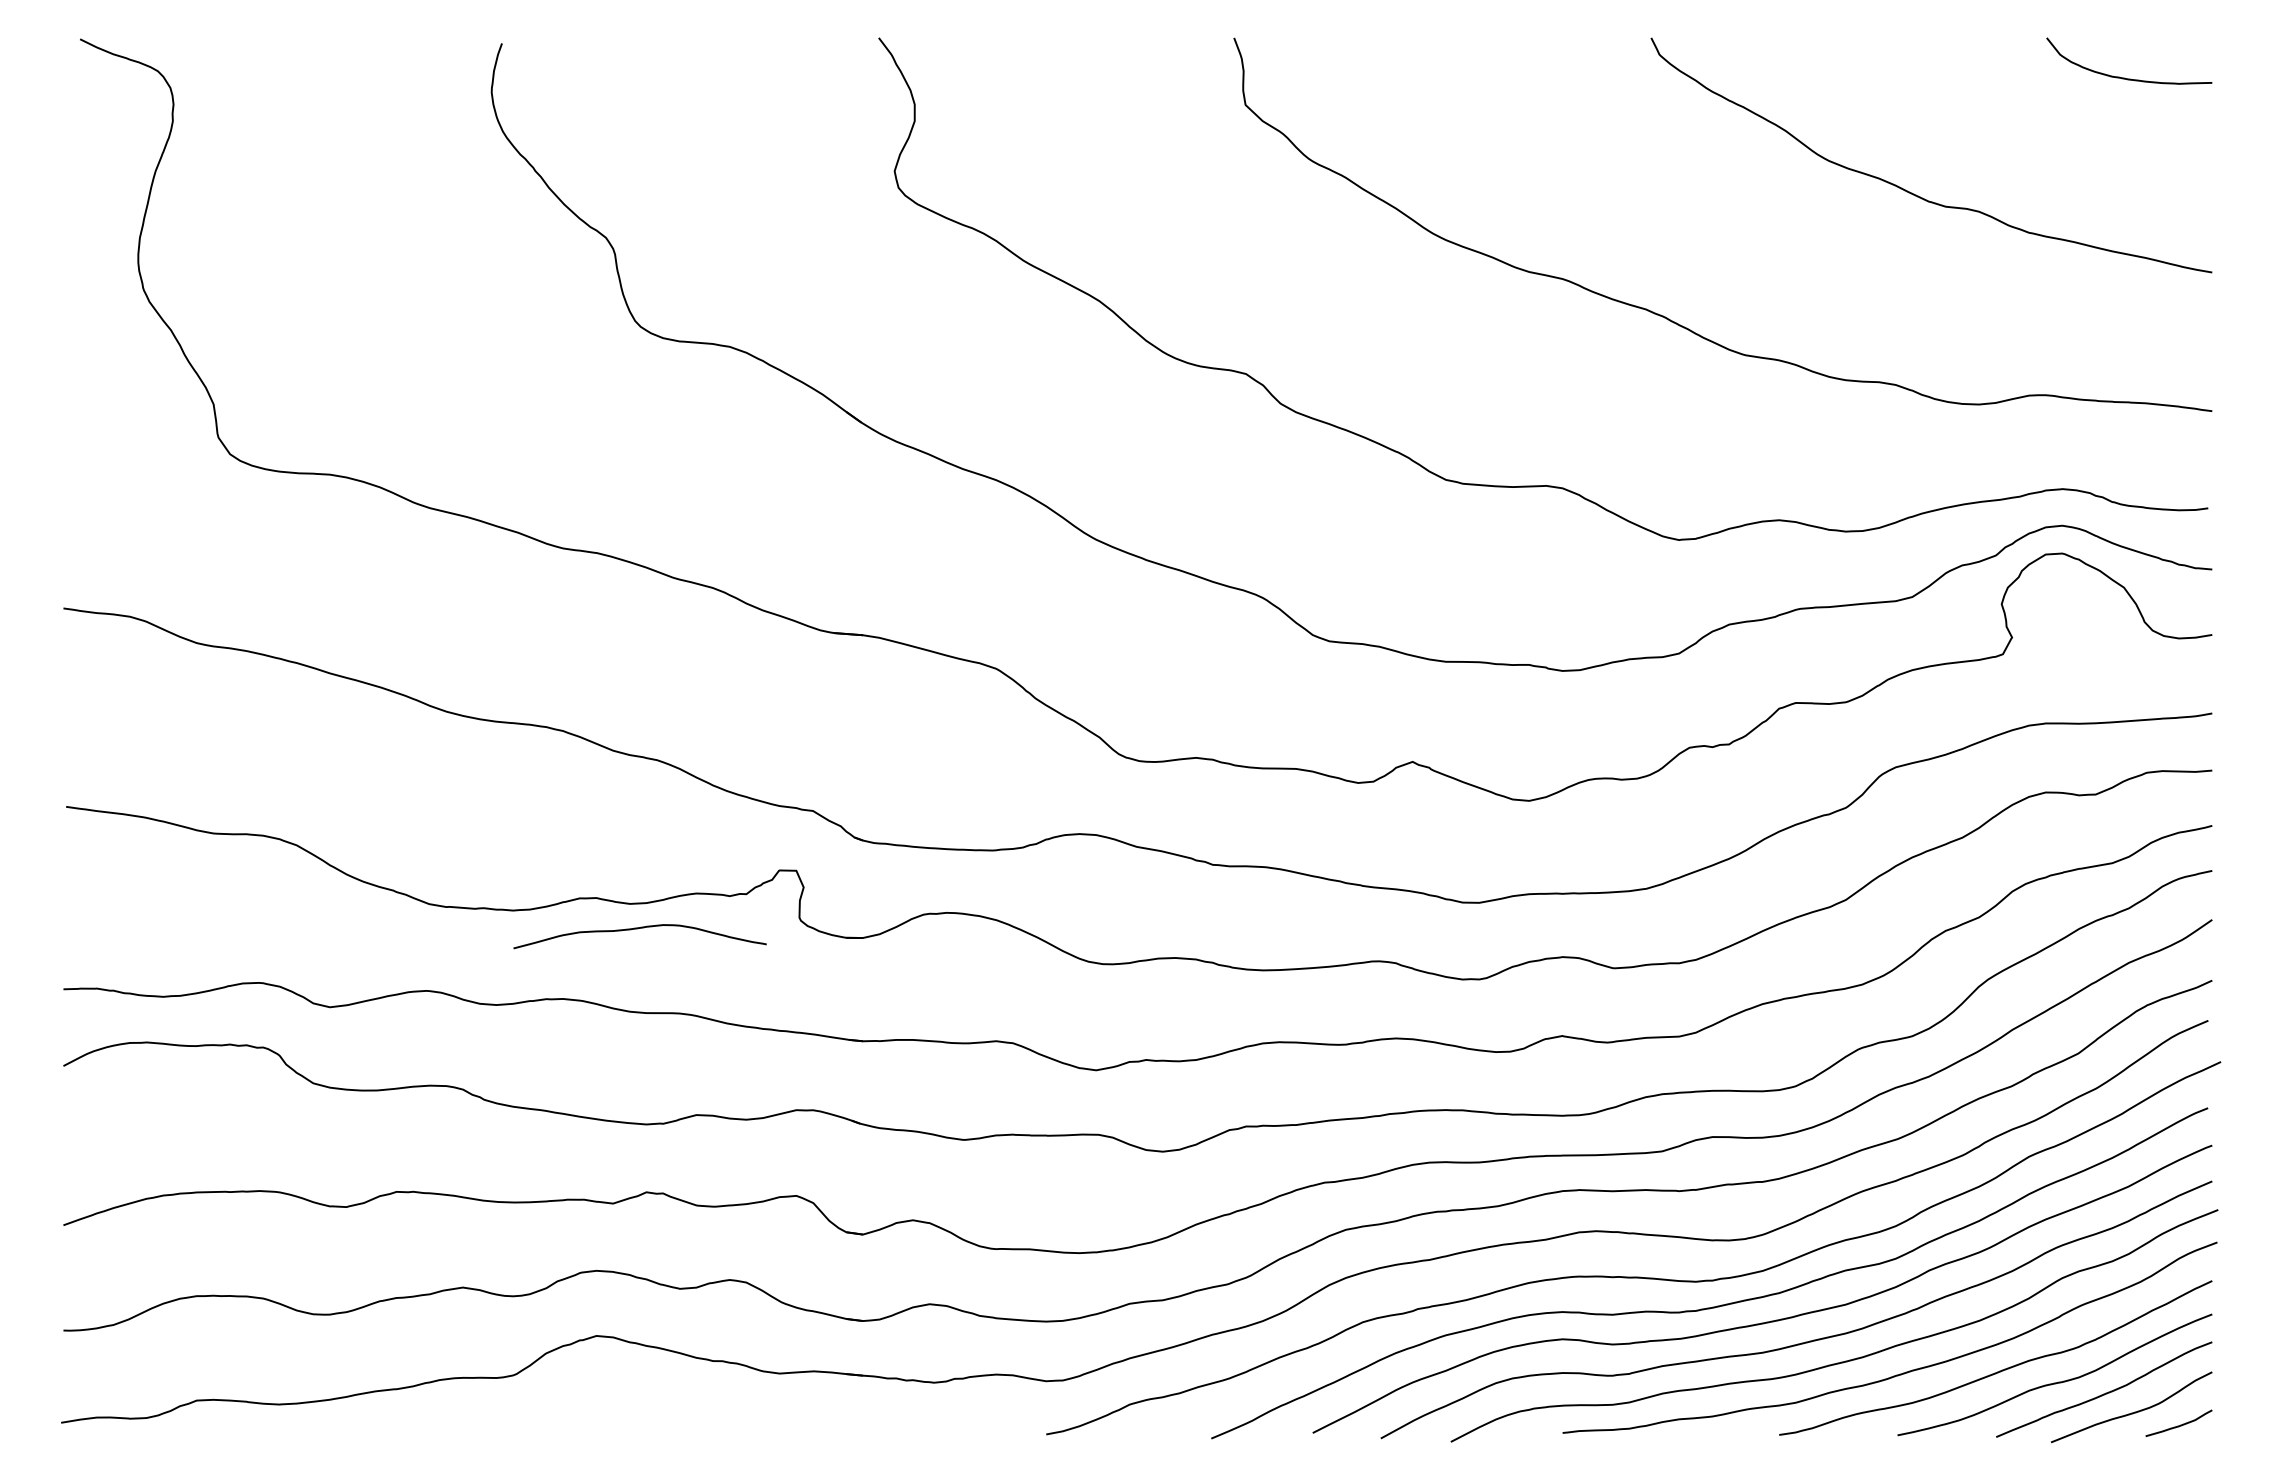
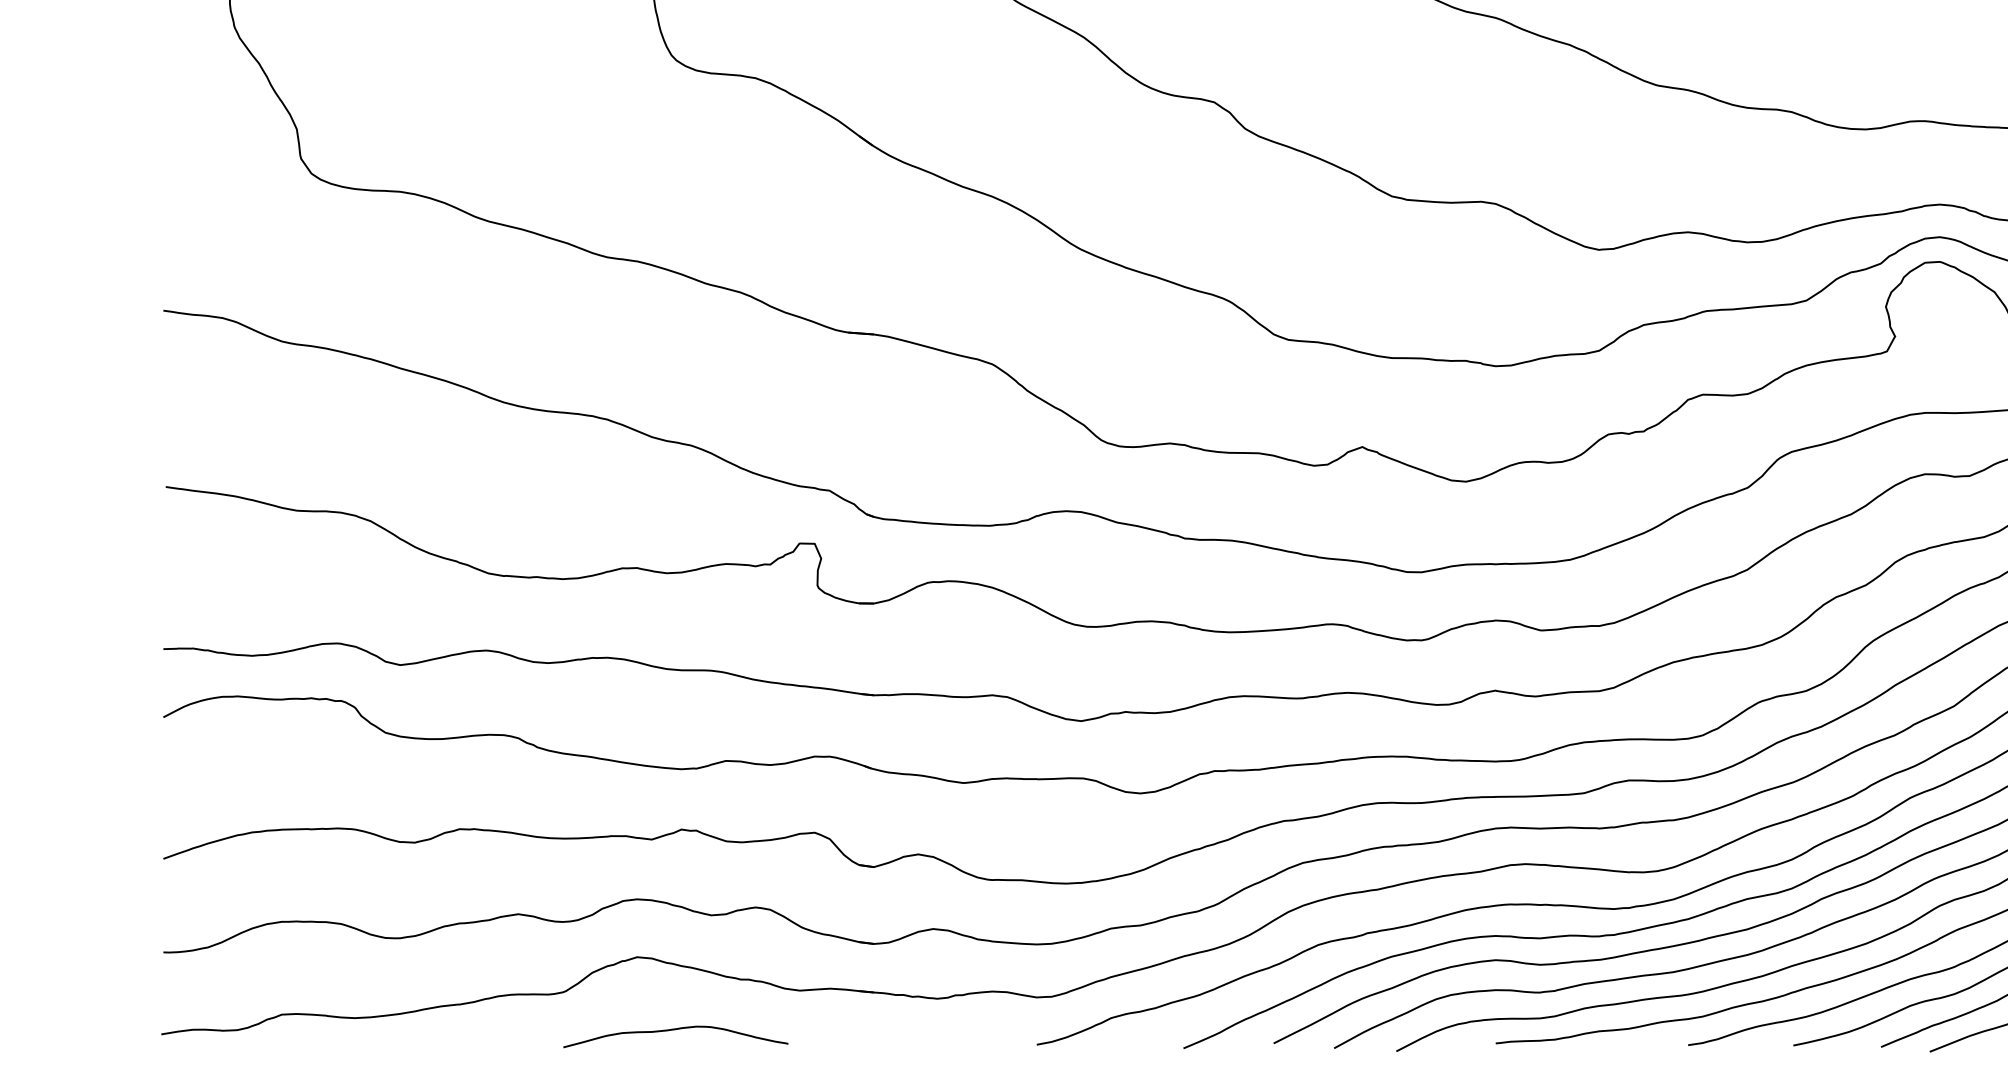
curve: (638, 929) -> (674, 1030), moved

